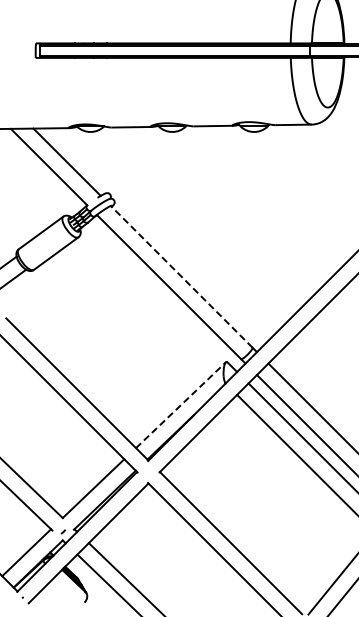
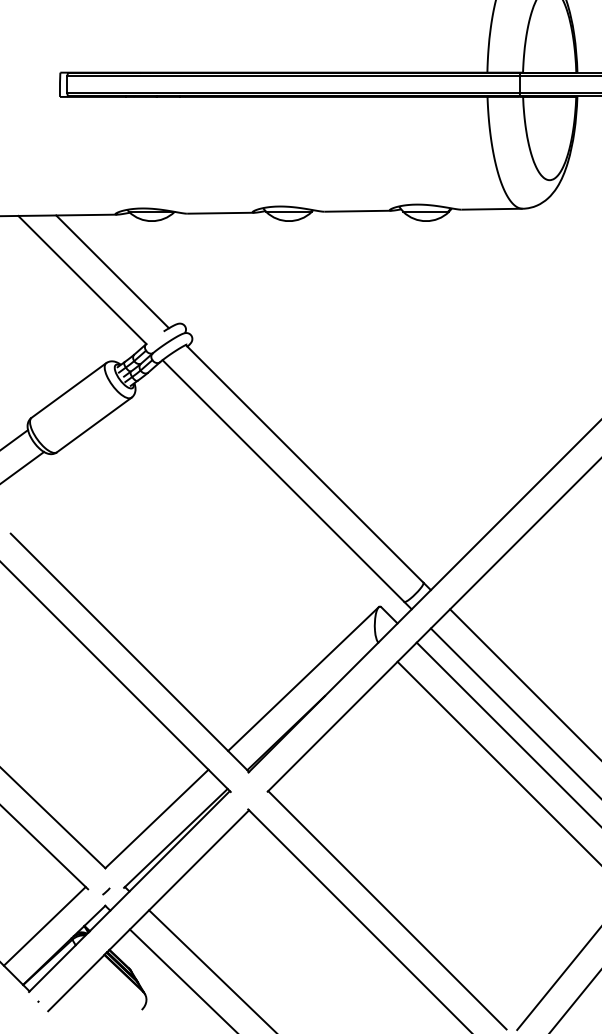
line: (181, 276) -> (304, 463), dashed -> solid
line: (181, 404) -> (304, 677), dashed -> solid

